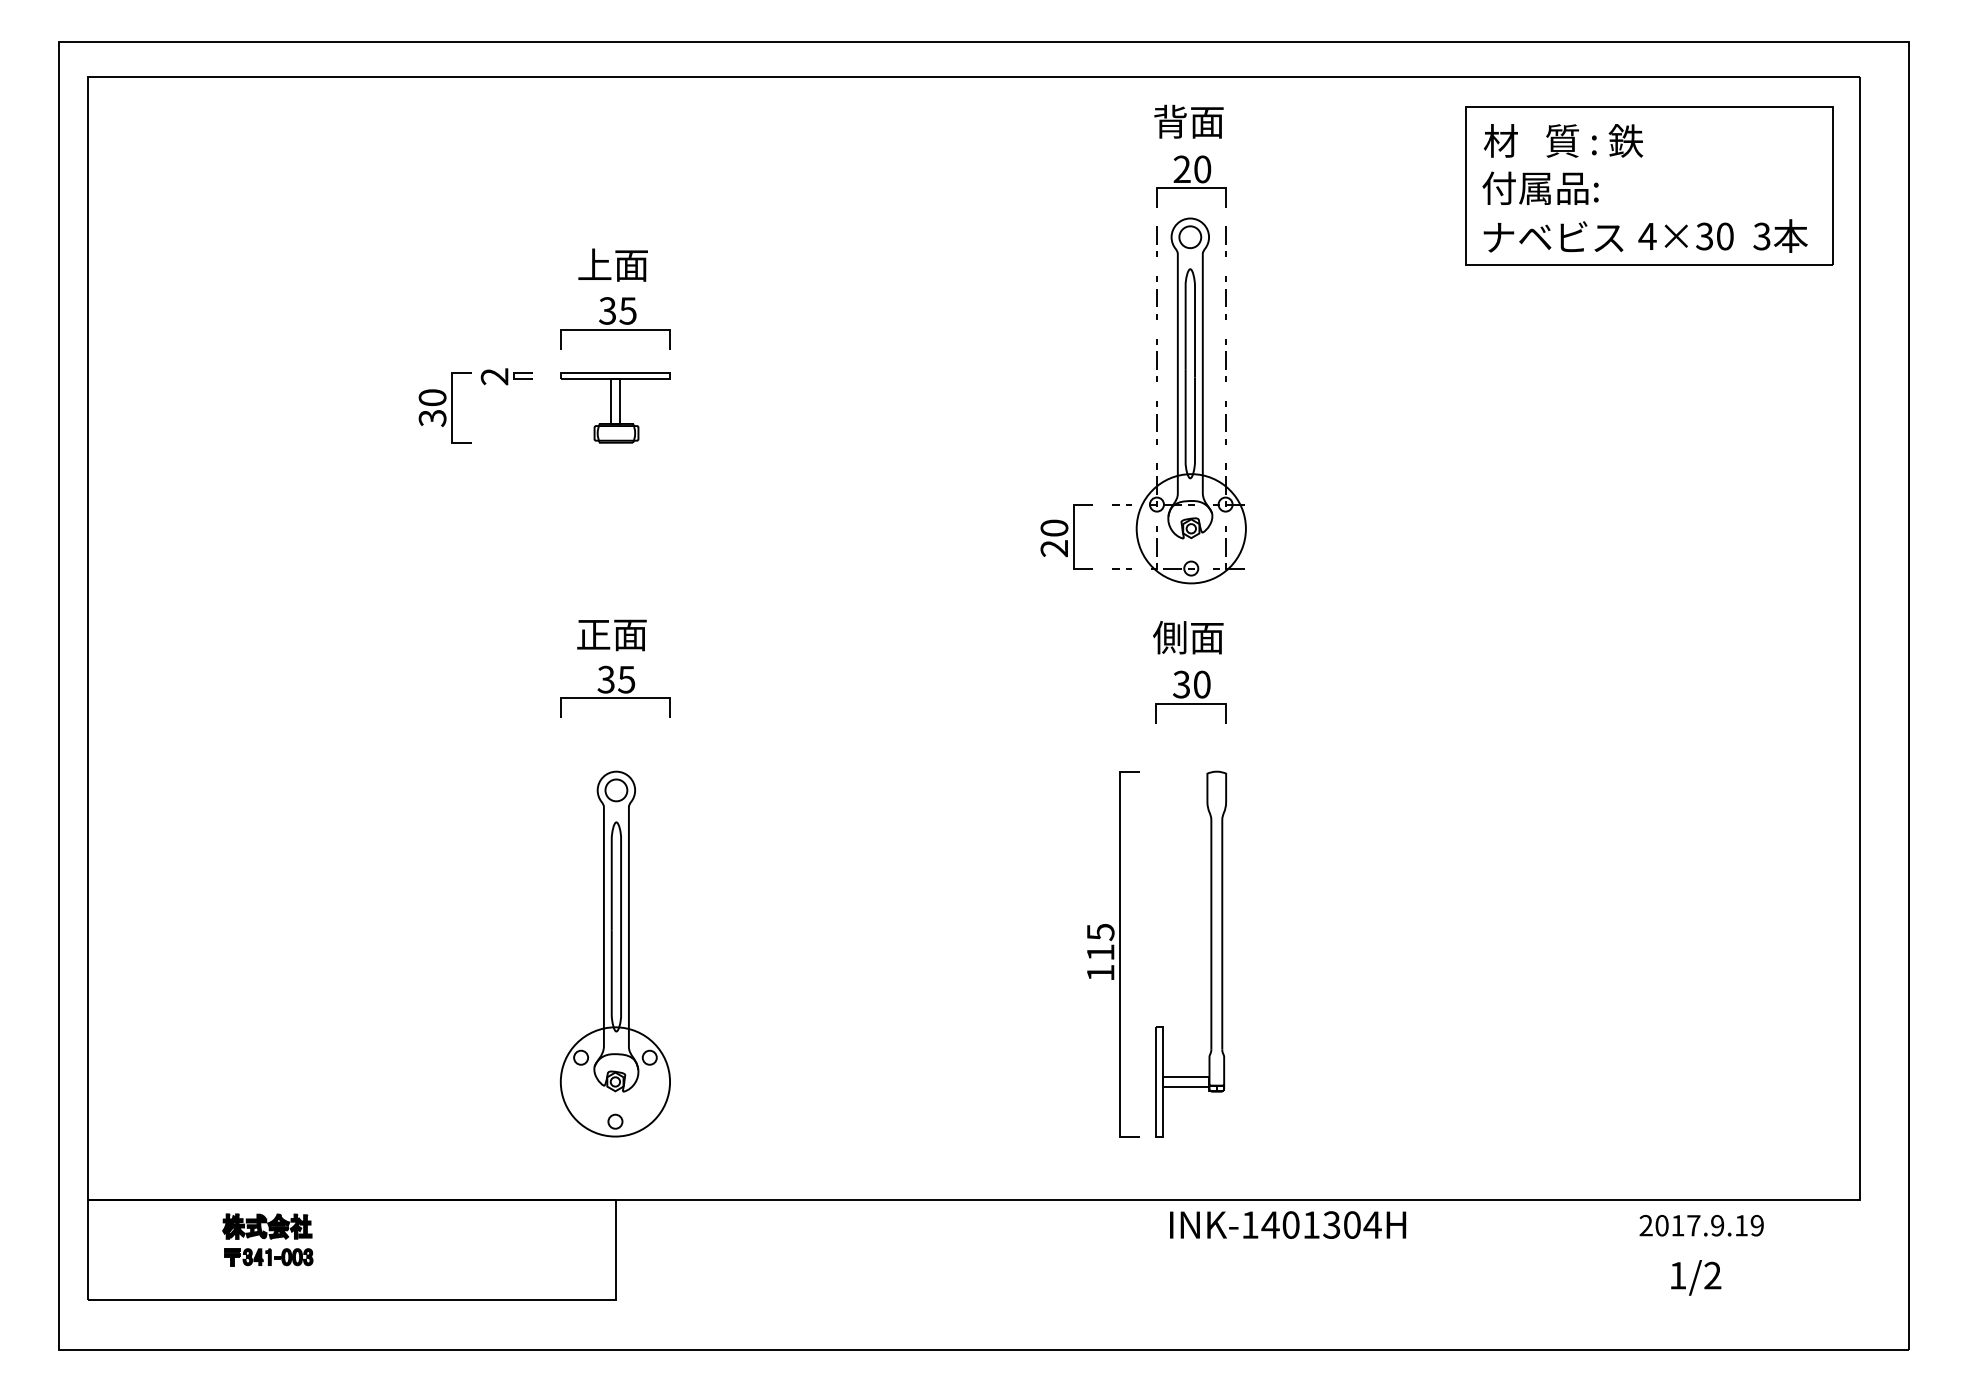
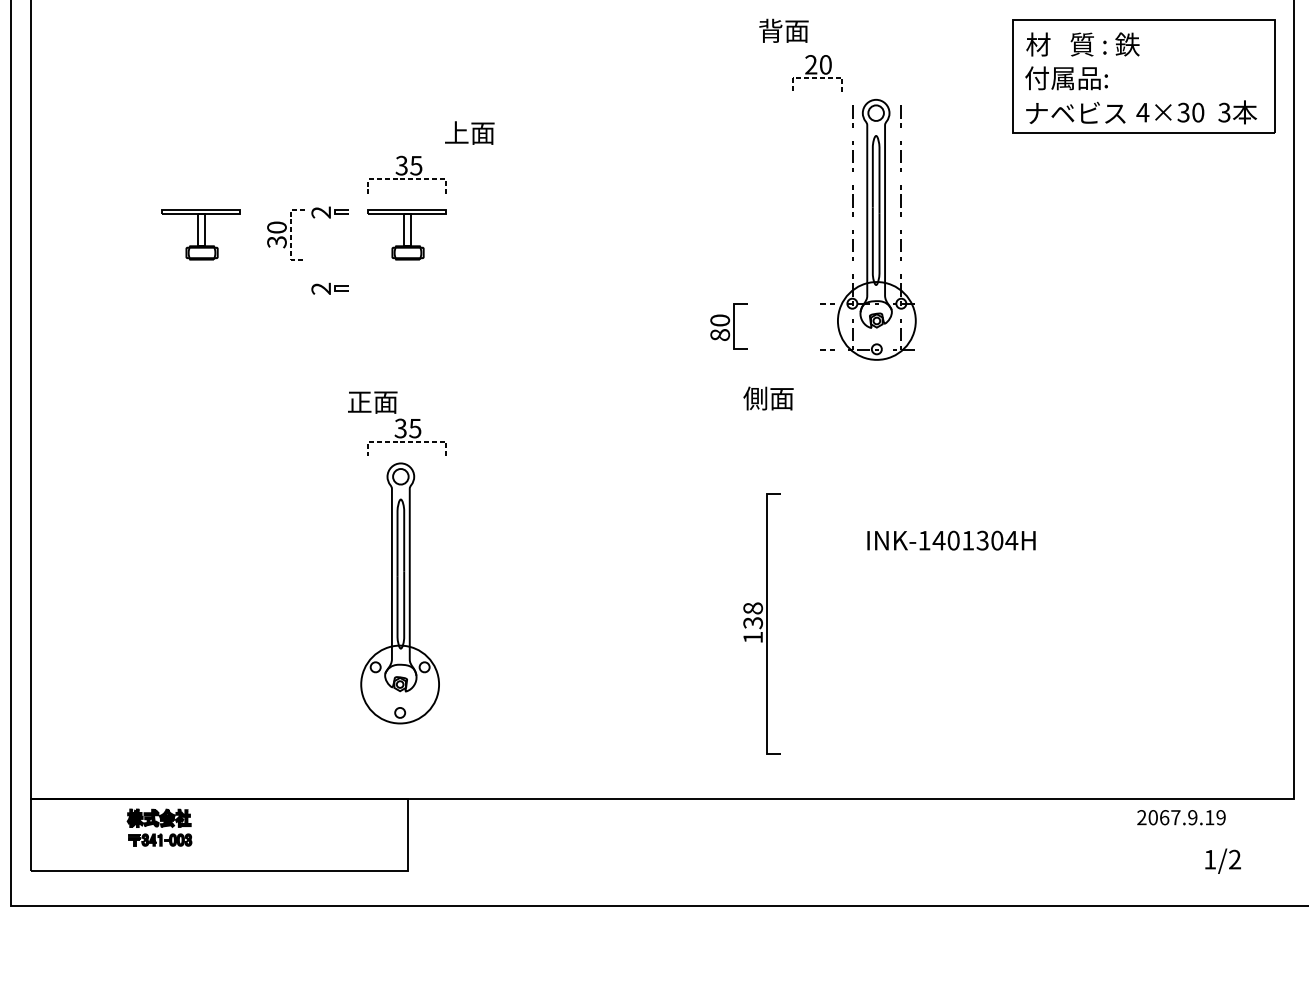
text: (1188, 121) -> (783, 30), moved
line: (1190, 188) -> (817, 78), solid -> dashed
text: (612, 264) -> (469, 132), moved
line: (615, 330) -> (407, 179), solid -> dashed
part: (1179, 400) -> (868, 229), moved
part: (326, 407) -> (201, 234), added
line: (452, 407) -> (291, 234), solid -> dashed
part: (506, 483) -> (329, 288), added
text: (1054, 548) -> (720, 335), 20 -> 80
text: (611, 635) -> (372, 402), moved
text: (1188, 637) -> (768, 398), moved
part: (1190, 696) -> (817, 440), removed
line: (615, 698) -> (407, 441), solid -> dashed
text: (1100, 942) -> (752, 615), 115 -> 138
part: (614, 953) -> (399, 593), moved
part: (1210, 953) -> (831, 623), removed
text: (1288, 1224) -> (951, 540), moved
text: (1677, 1225) -> (1164, 817), 2017.9.19 -> 2067.9.19
text: (1696, 1277) -> (1223, 860), moved

